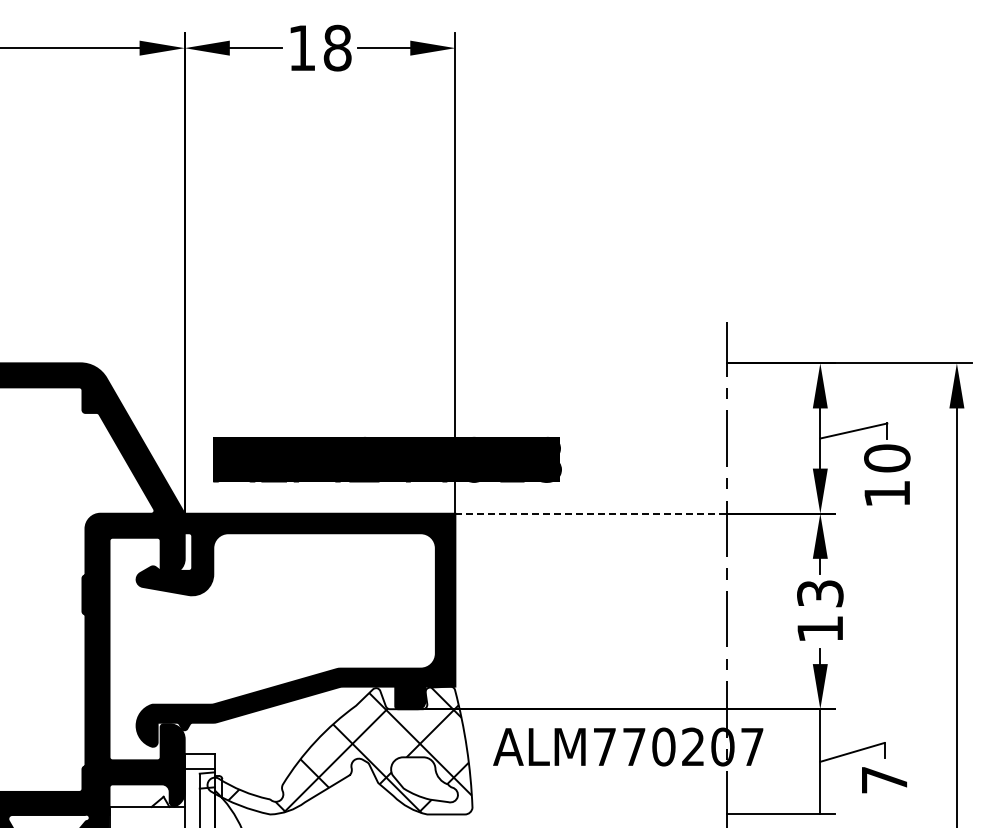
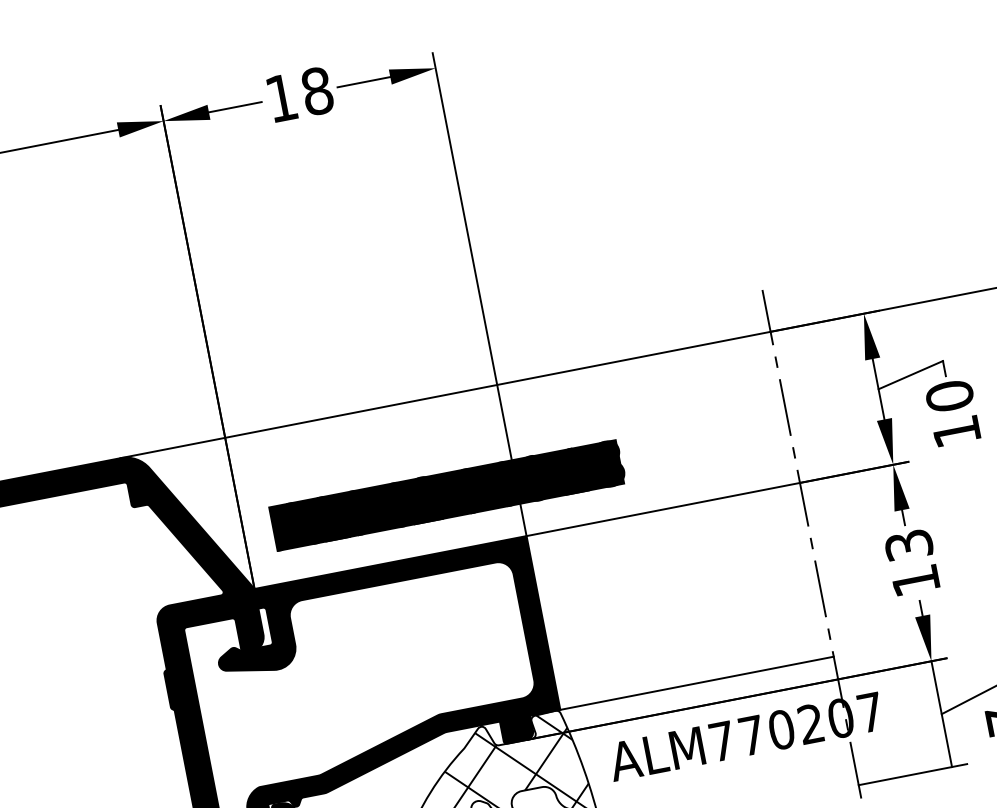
line: (403, 363) -> (445, 395), added
line: (591, 513) -> (663, 509), dashed -> solid
line: (591, 686) -> (697, 683), added

